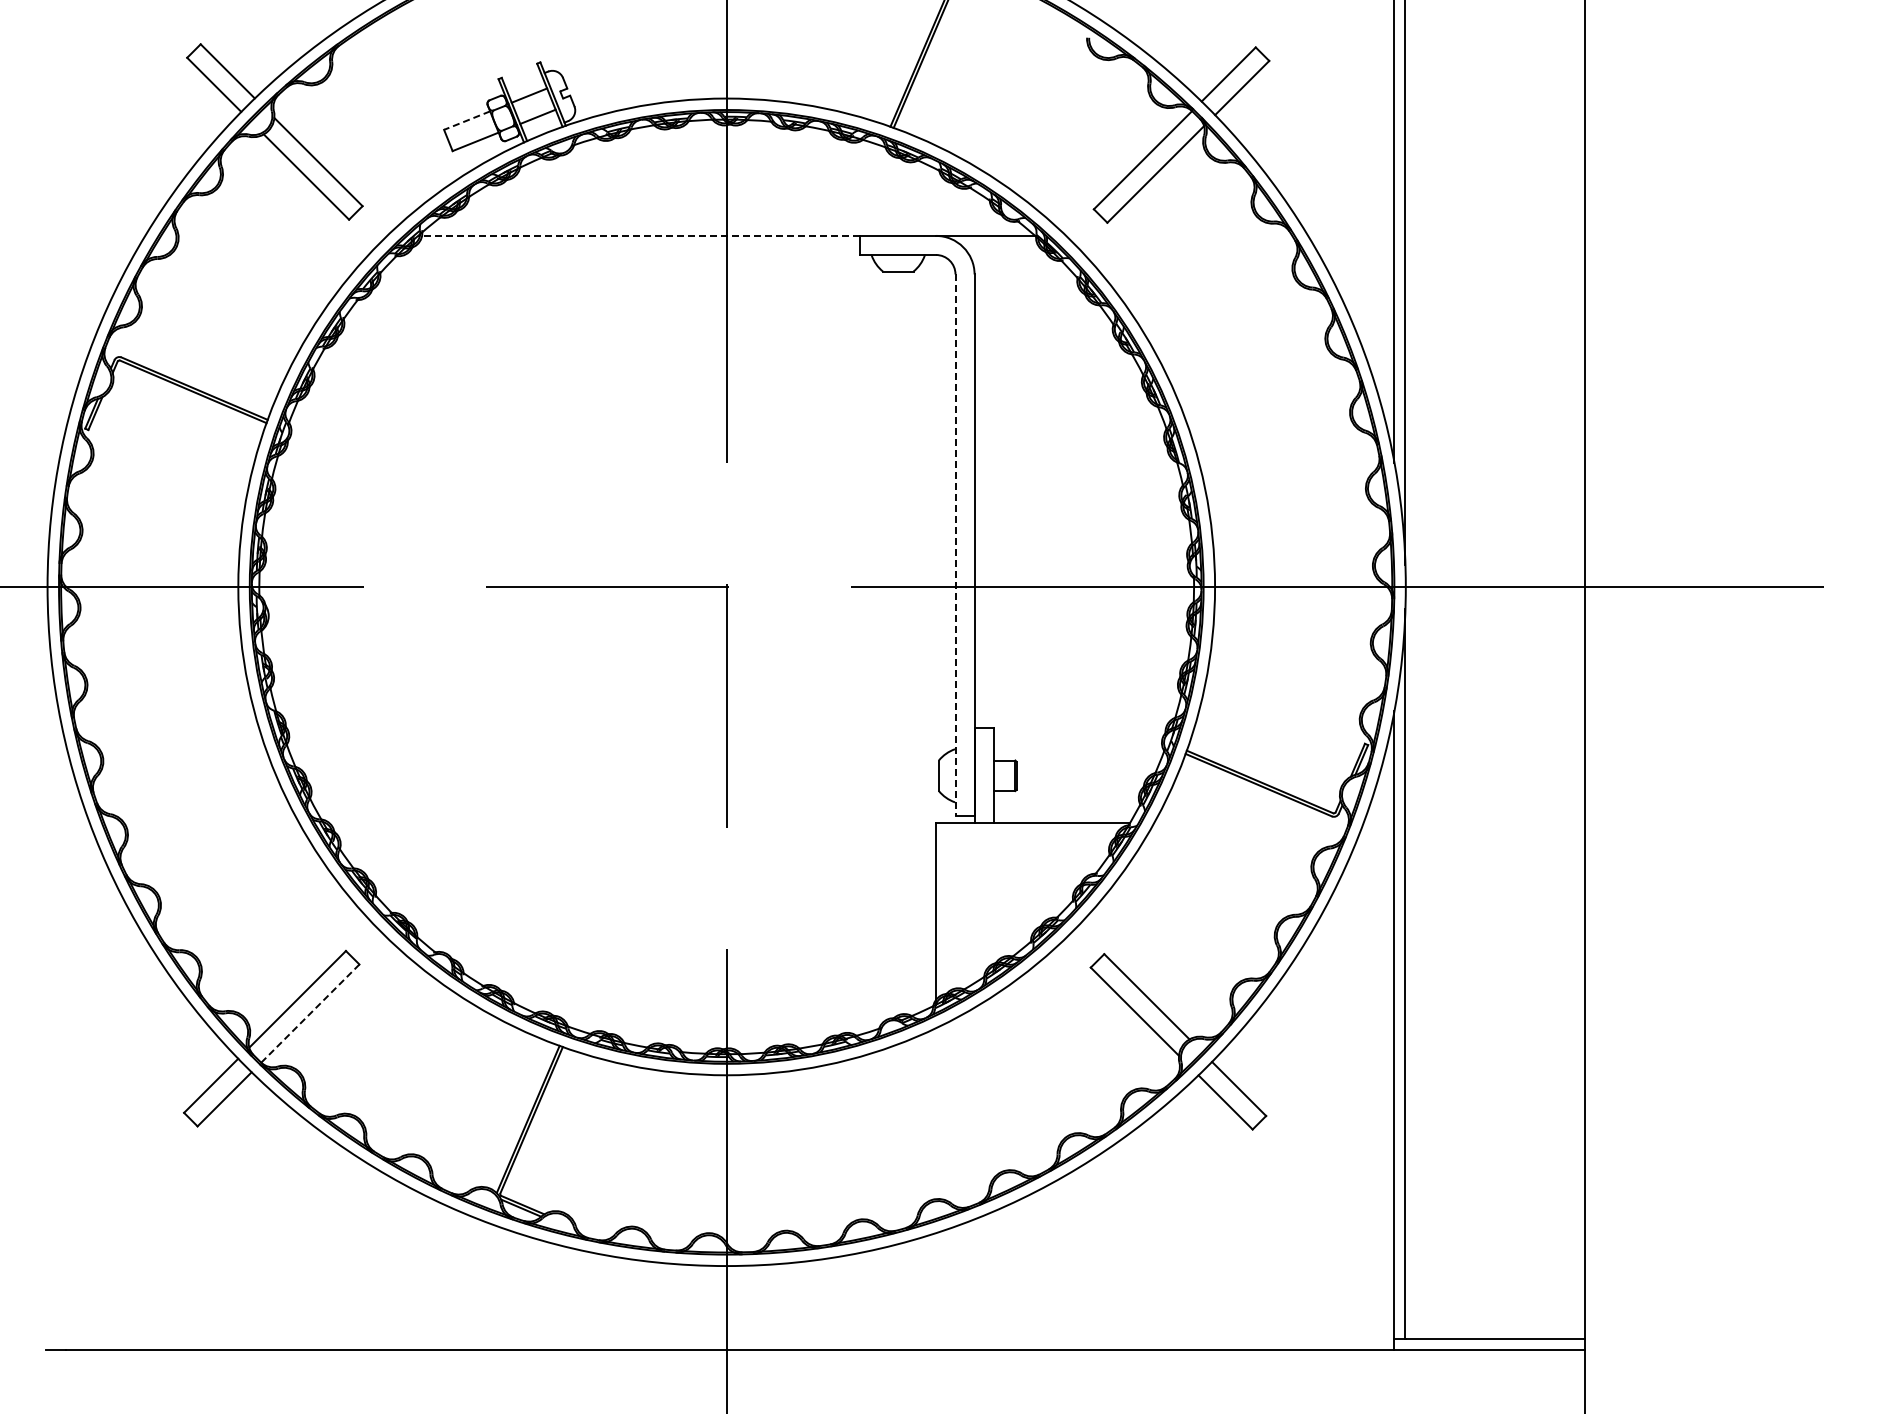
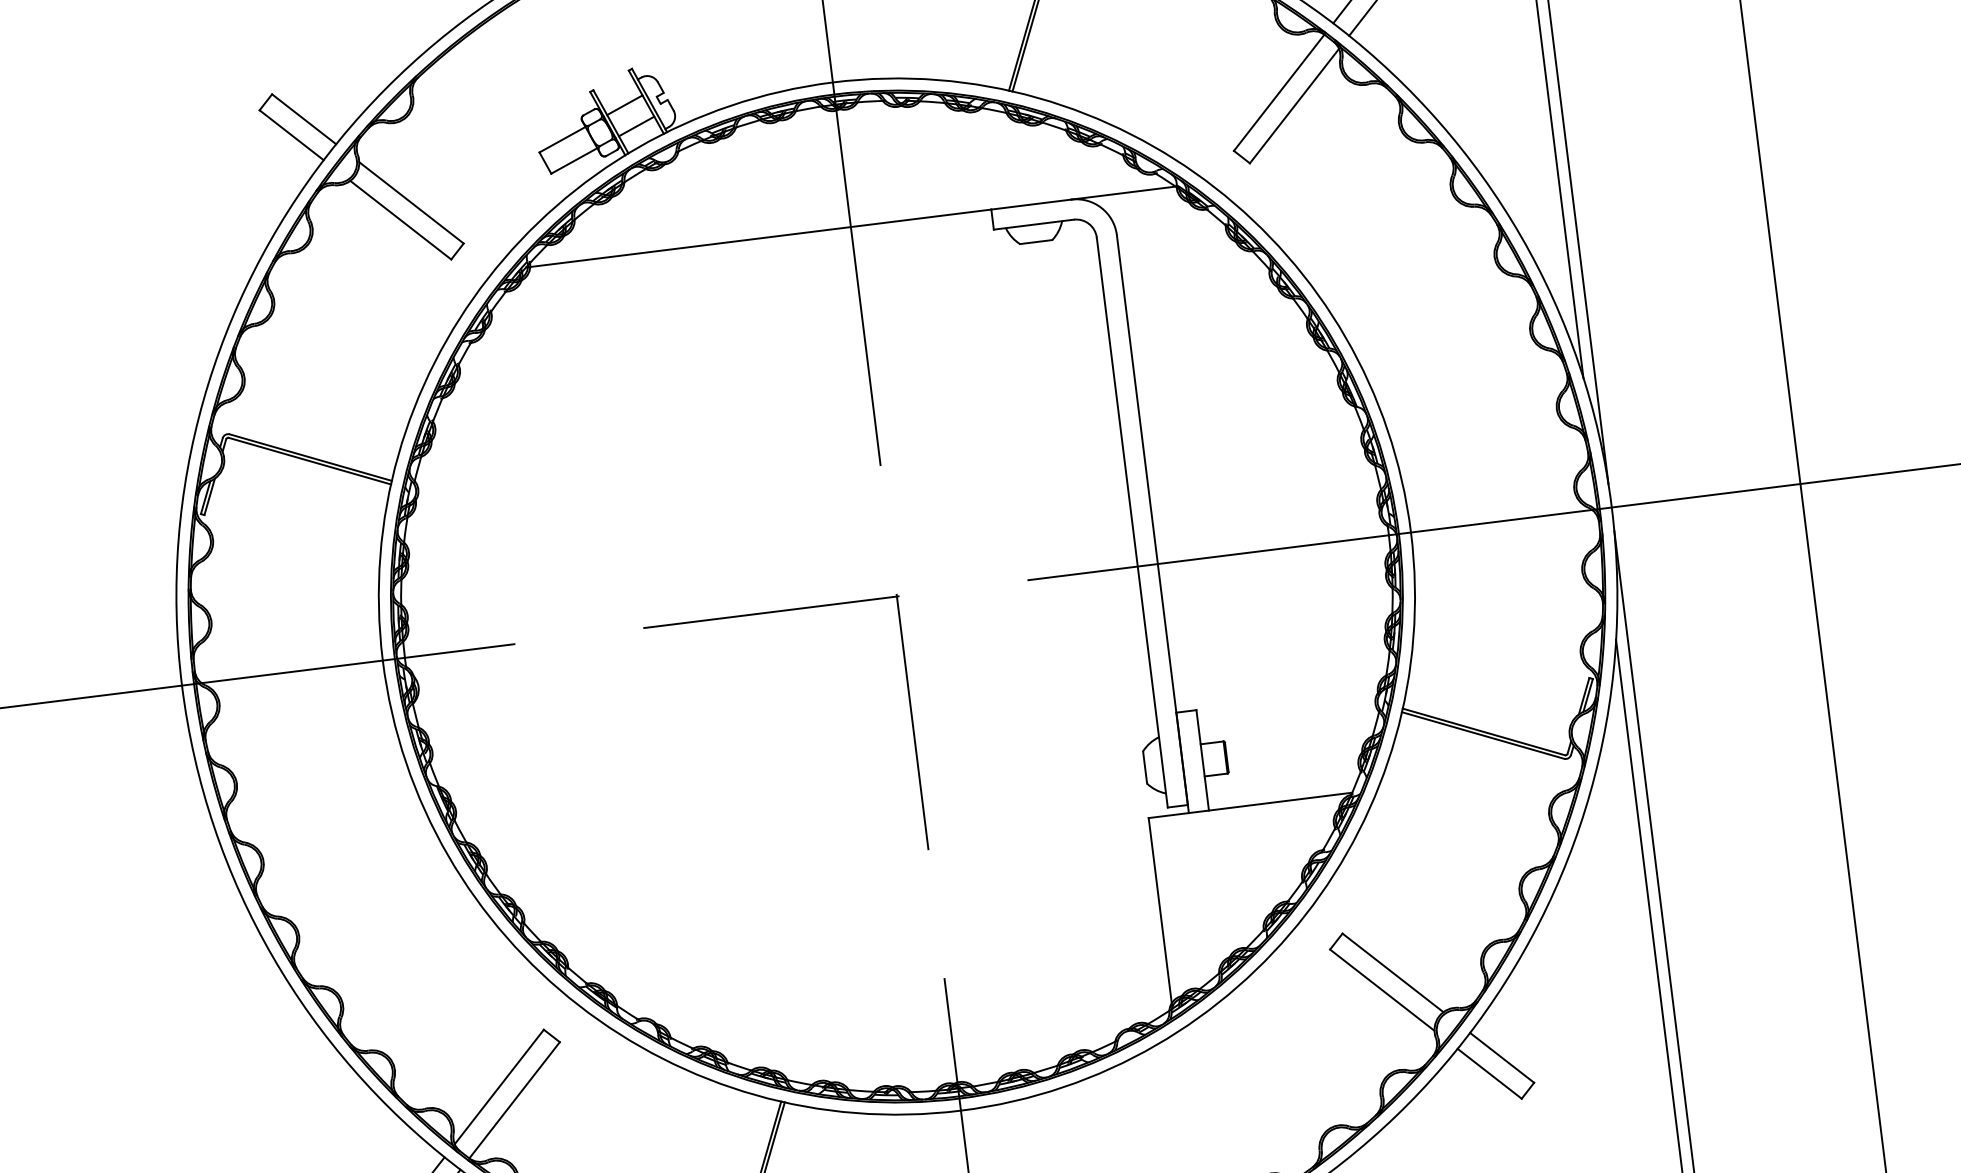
line: (467, 120) -> (562, 139), dashed -> solid
line: (638, 235) -> (757, 238), dashed -> solid
line: (955, 545) -> (1132, 522), dashed -> solid
line: (310, 1013) -> (514, 1100), dashed -> solid

